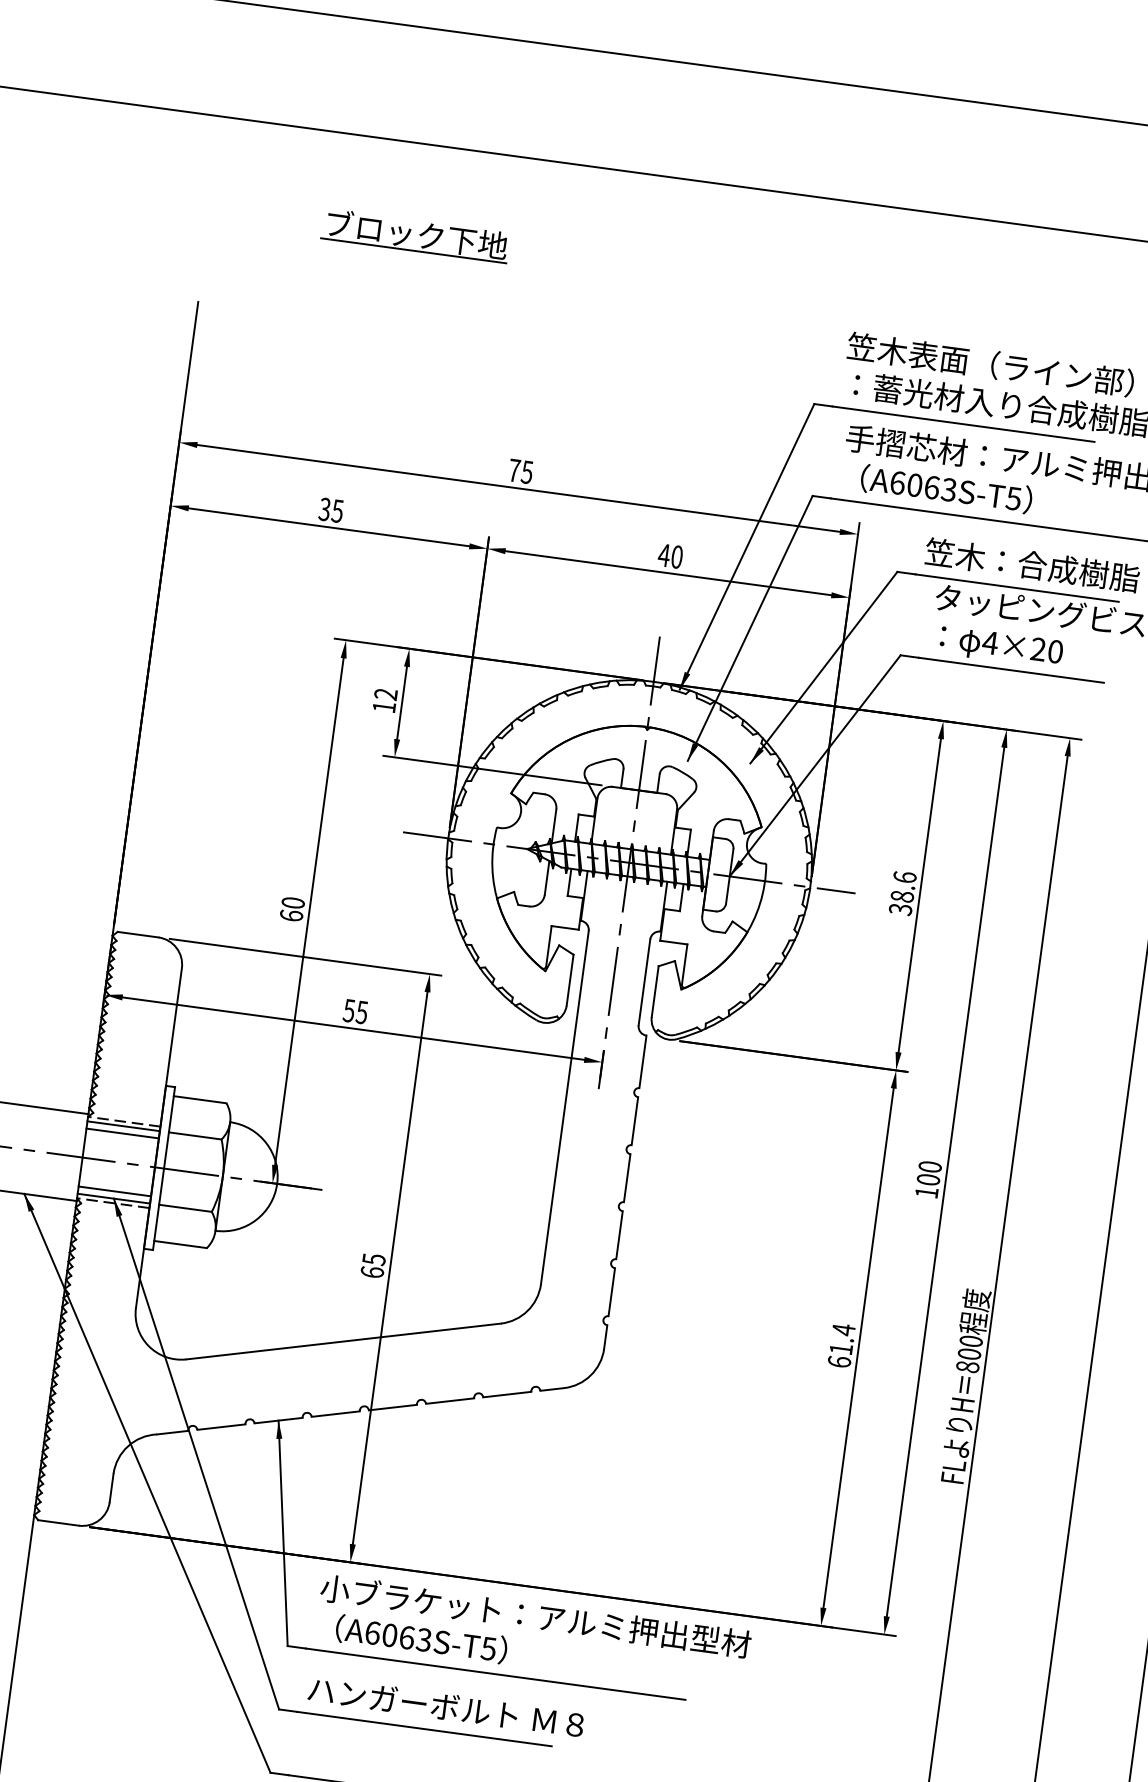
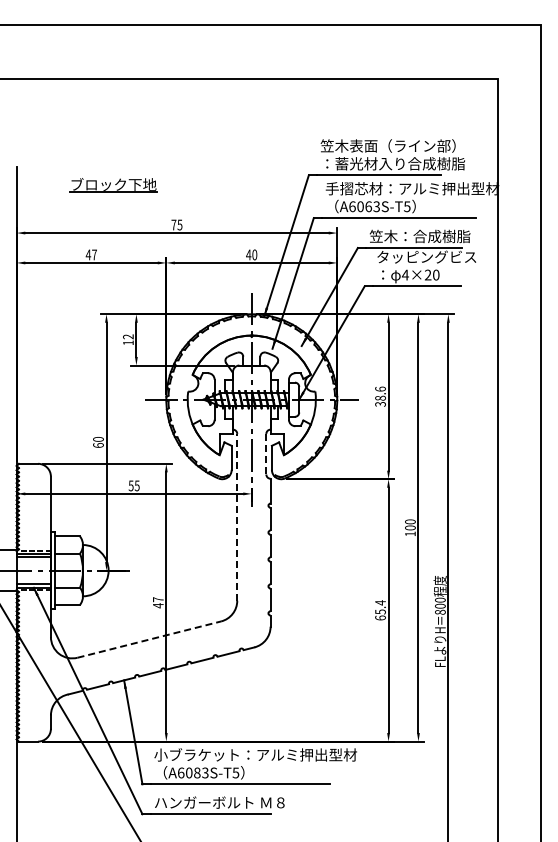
part: (415, 236) -> (113, 185), moved
text: (329, 509) -> (90, 254), 35 -> 47
line: (645, 980) -> (266, 453), solid -> dashed
line: (565, 1106) -> (237, 516), solid -> dashed
text: (371, 1265) -> (157, 602), 65 -> 47
line: (344, 1341) -> (149, 639), solid -> dashed
text: (841, 1348) -> (380, 611), 61.4 -> 65.4
text: (407, 1636) -> (197, 772), A6063S-T5 -> A6083S-T5

